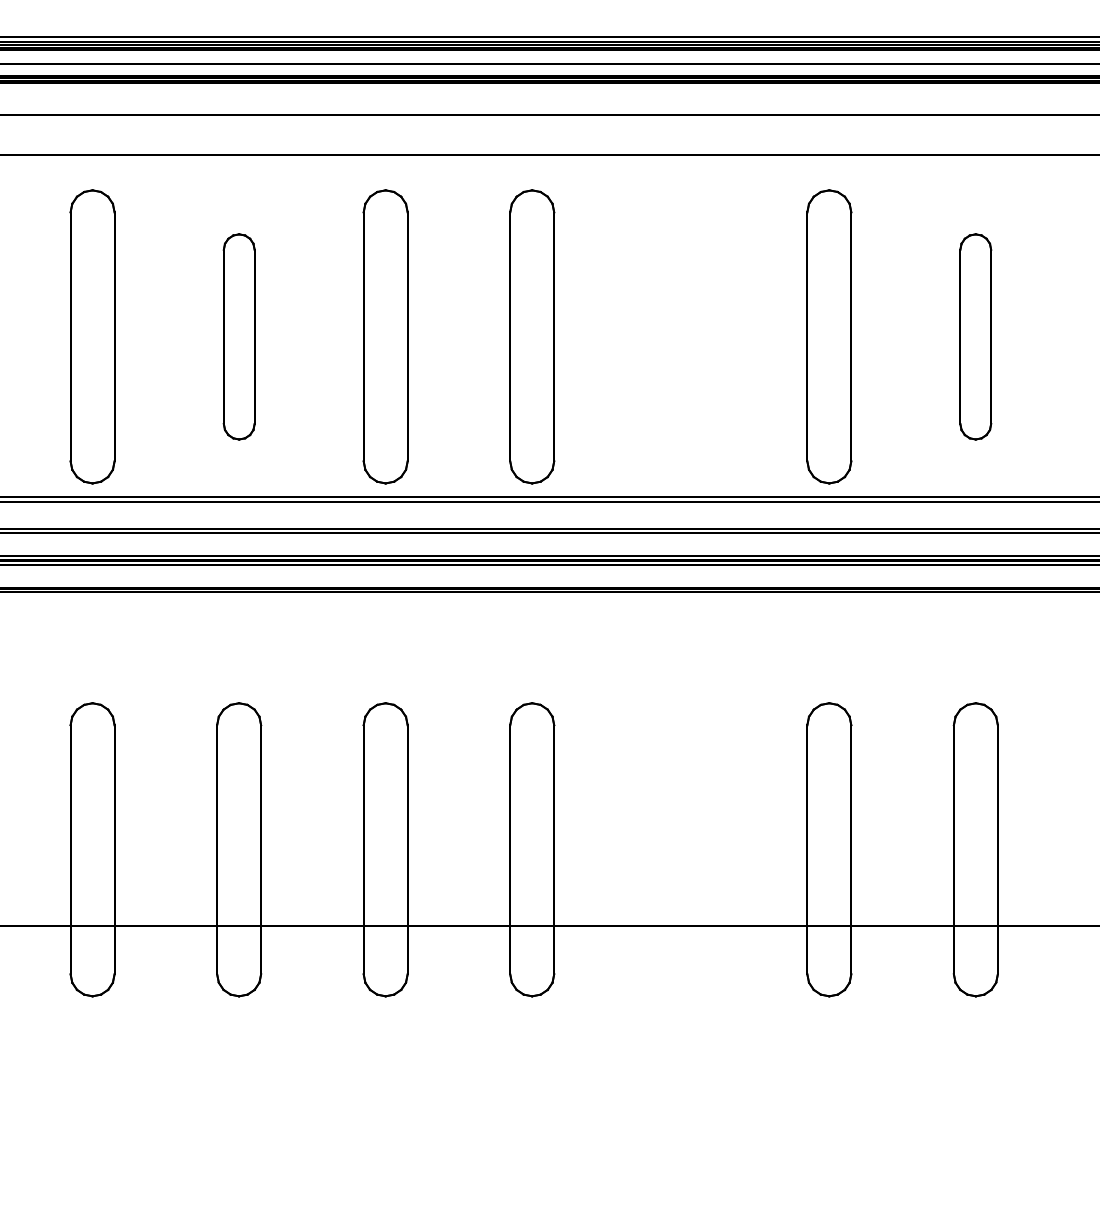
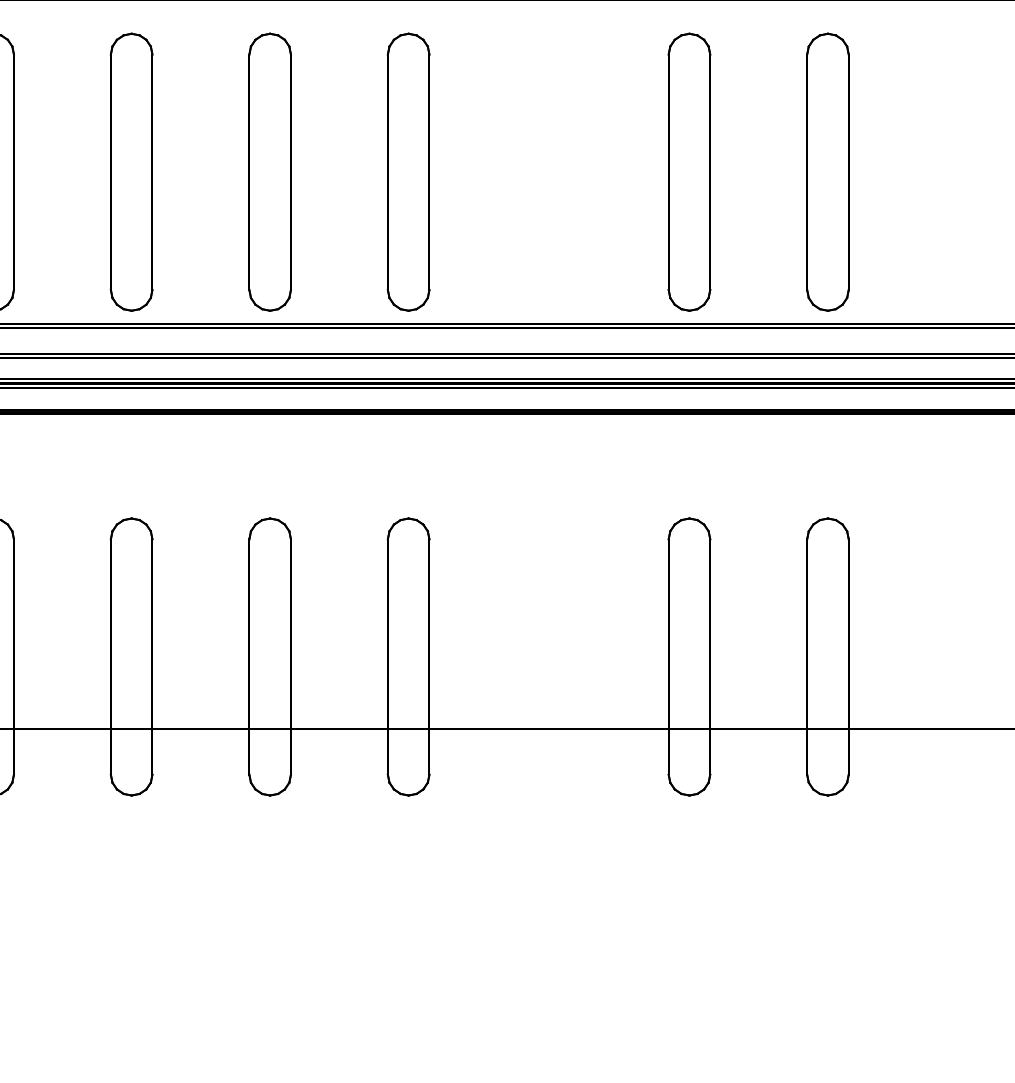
part: (239, 336) -> (132, 171), size x1.43
part: (975, 336) -> (827, 171), size x1.43

